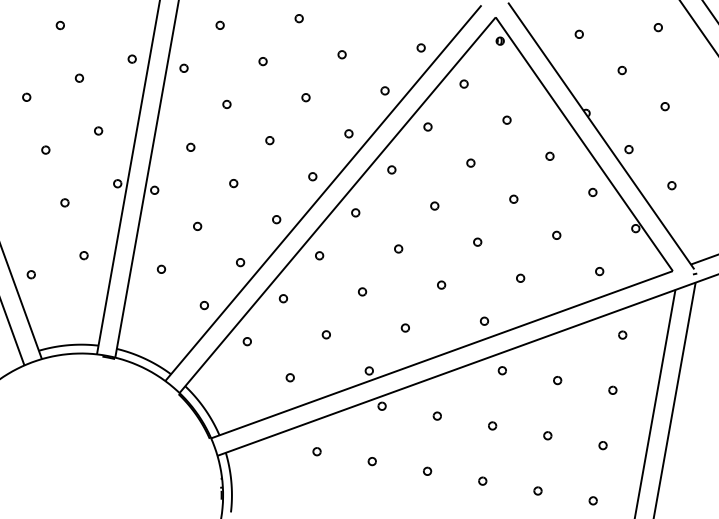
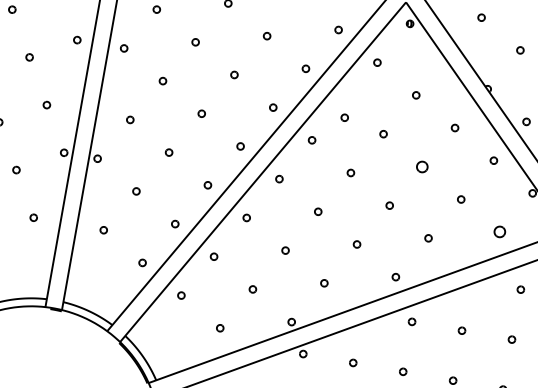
part: (427, 126) -> (344, 117), moved
part: (513, 198) -> (422, 166), size x1.6
part: (599, 271) -> (499, 232), size x1.6

